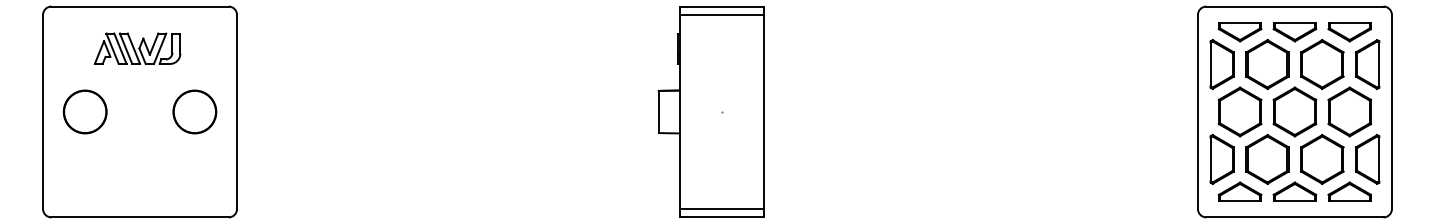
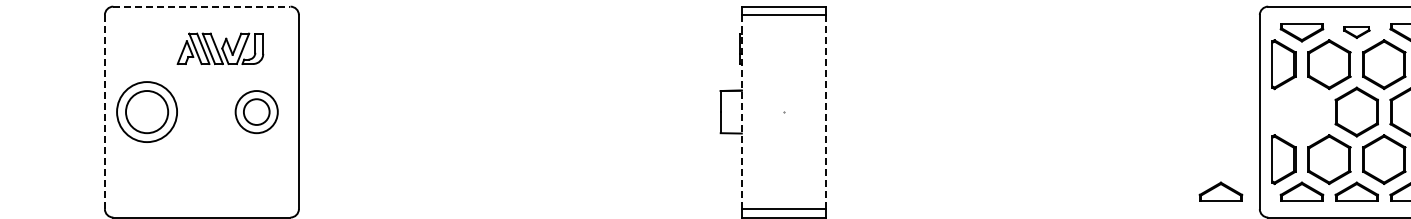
line: (140, 6) -> (202, 6), solid -> dashed
part: (1294, 32) -> (1356, 32), size x0.6
part: (137, 48) -> (220, 48), moved
line: (43, 111) -> (105, 111), solid -> dashed
circle: (84, 111) -> (146, 111), size x1.4
circle: (194, 111) -> (256, 111), size x0.6
part: (1239, 111) -> (1301, 111), removed
line: (679, 112) -> (741, 112), solid -> dashed
line: (764, 112) -> (826, 112), solid -> dashed
part: (1158, 191) -> (1220, 191), added

